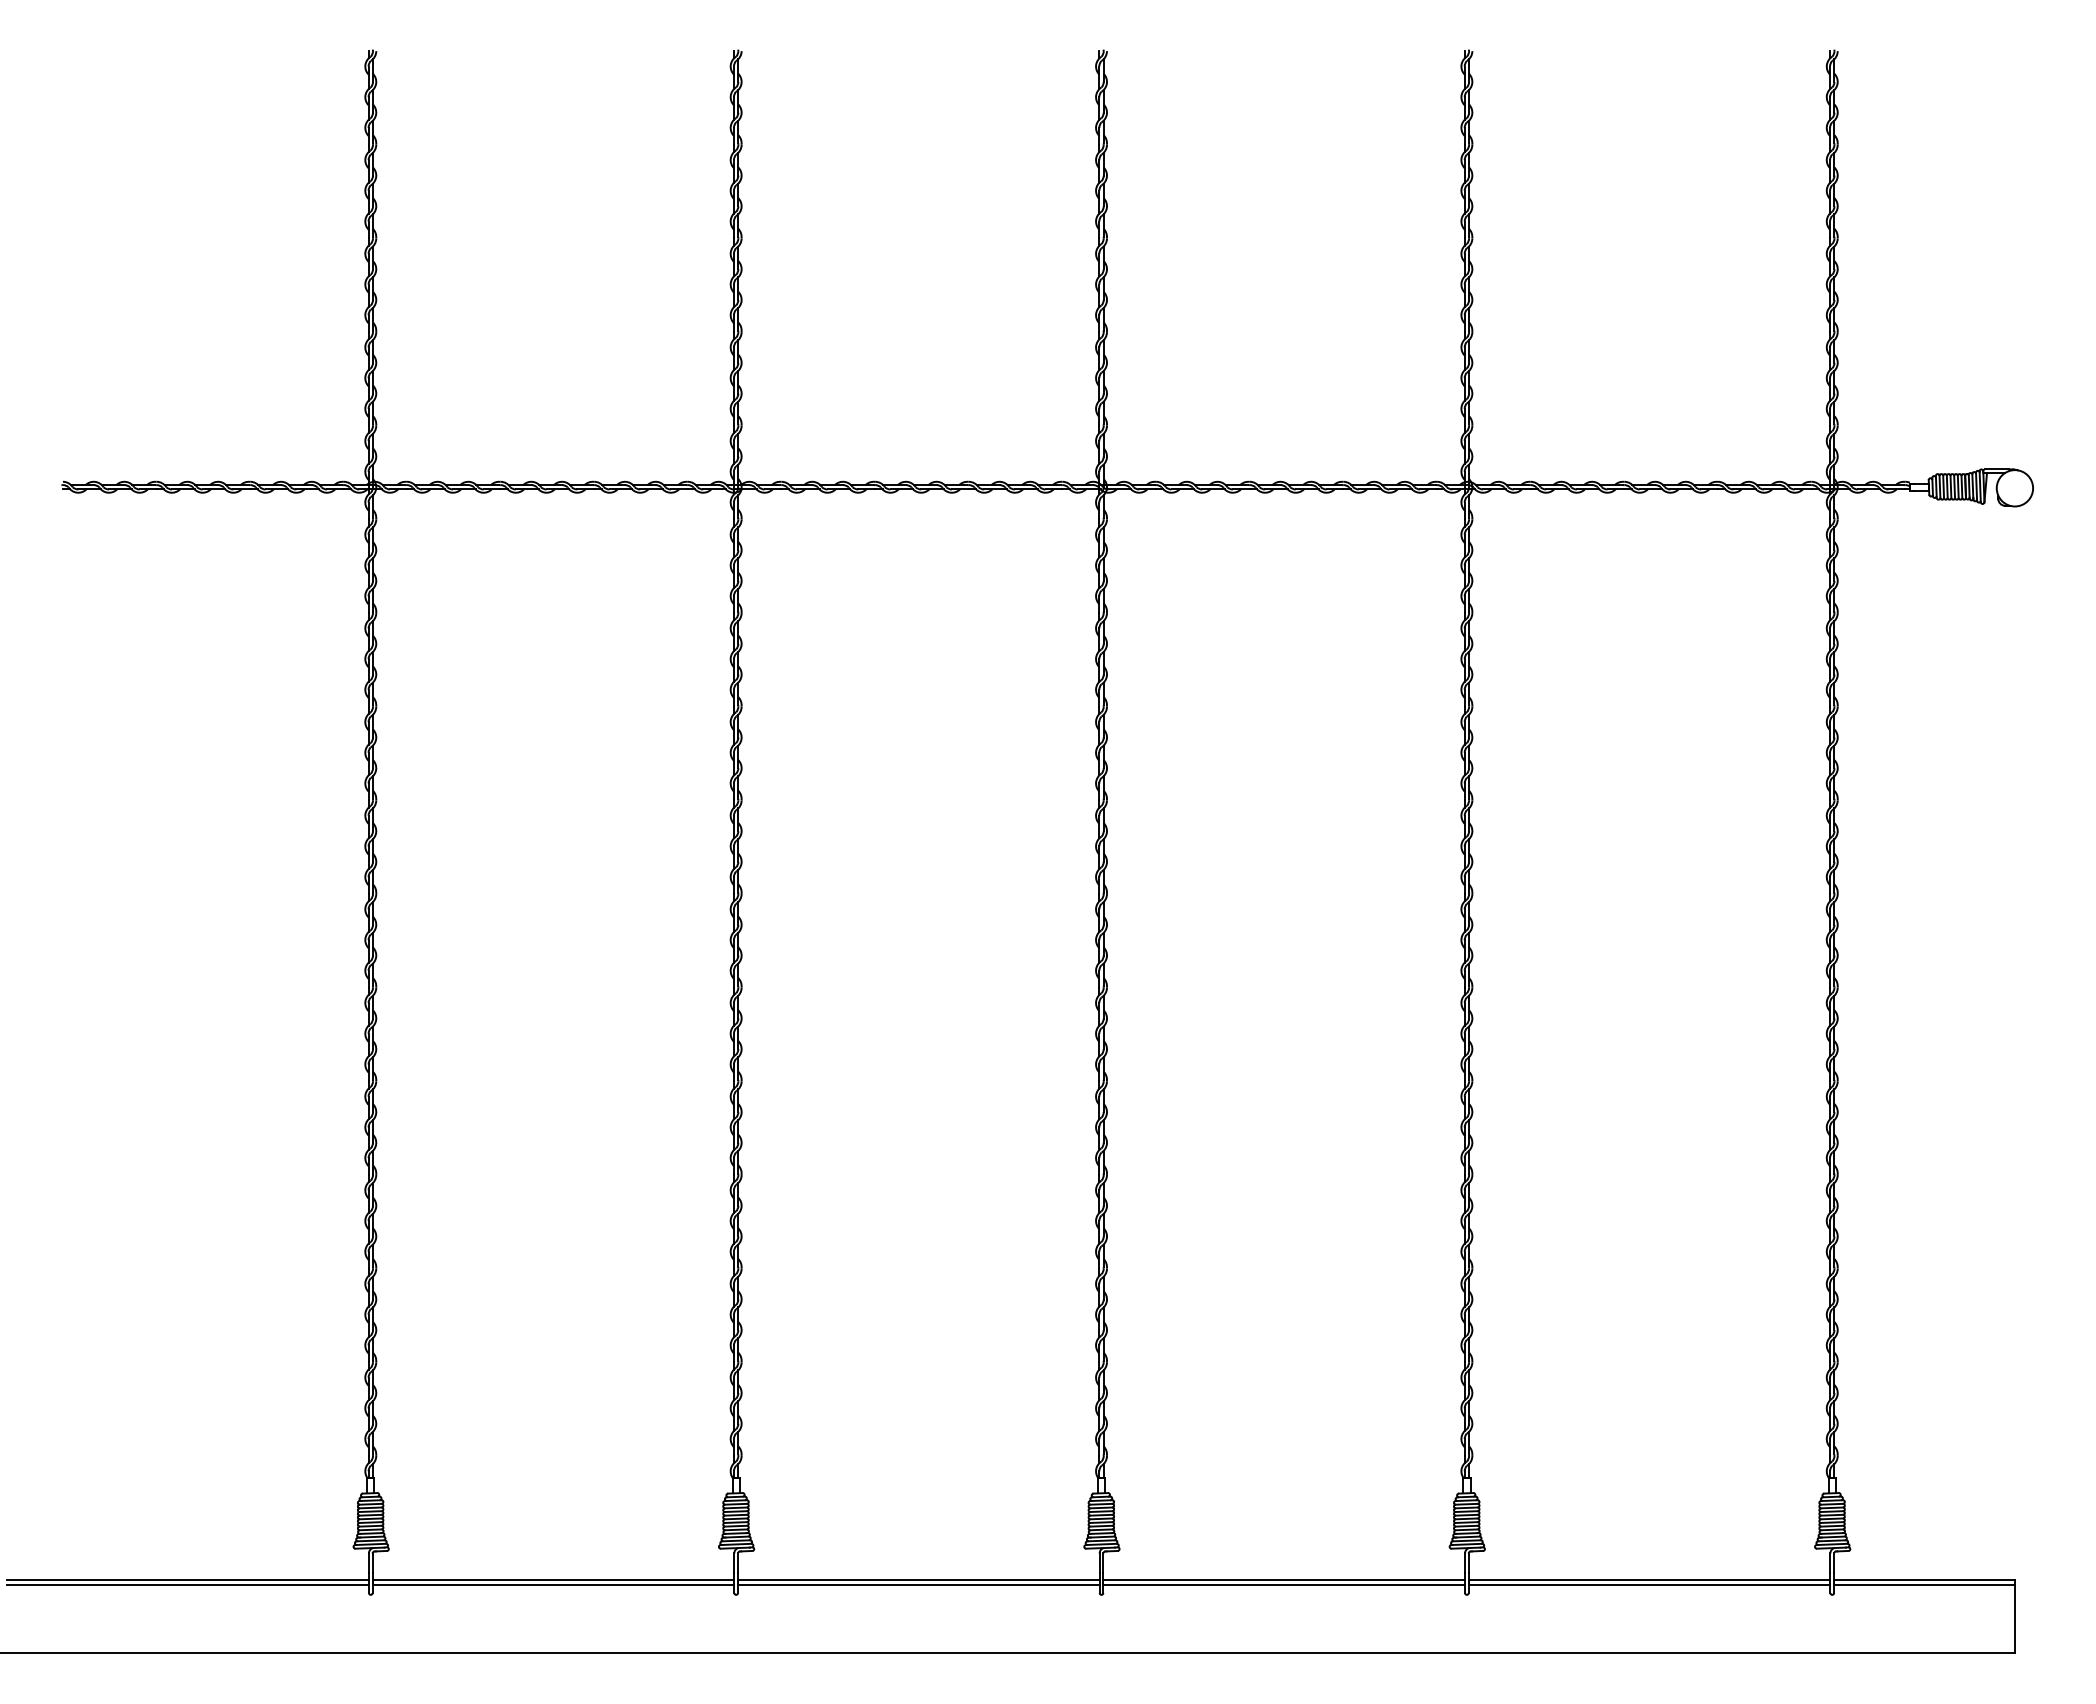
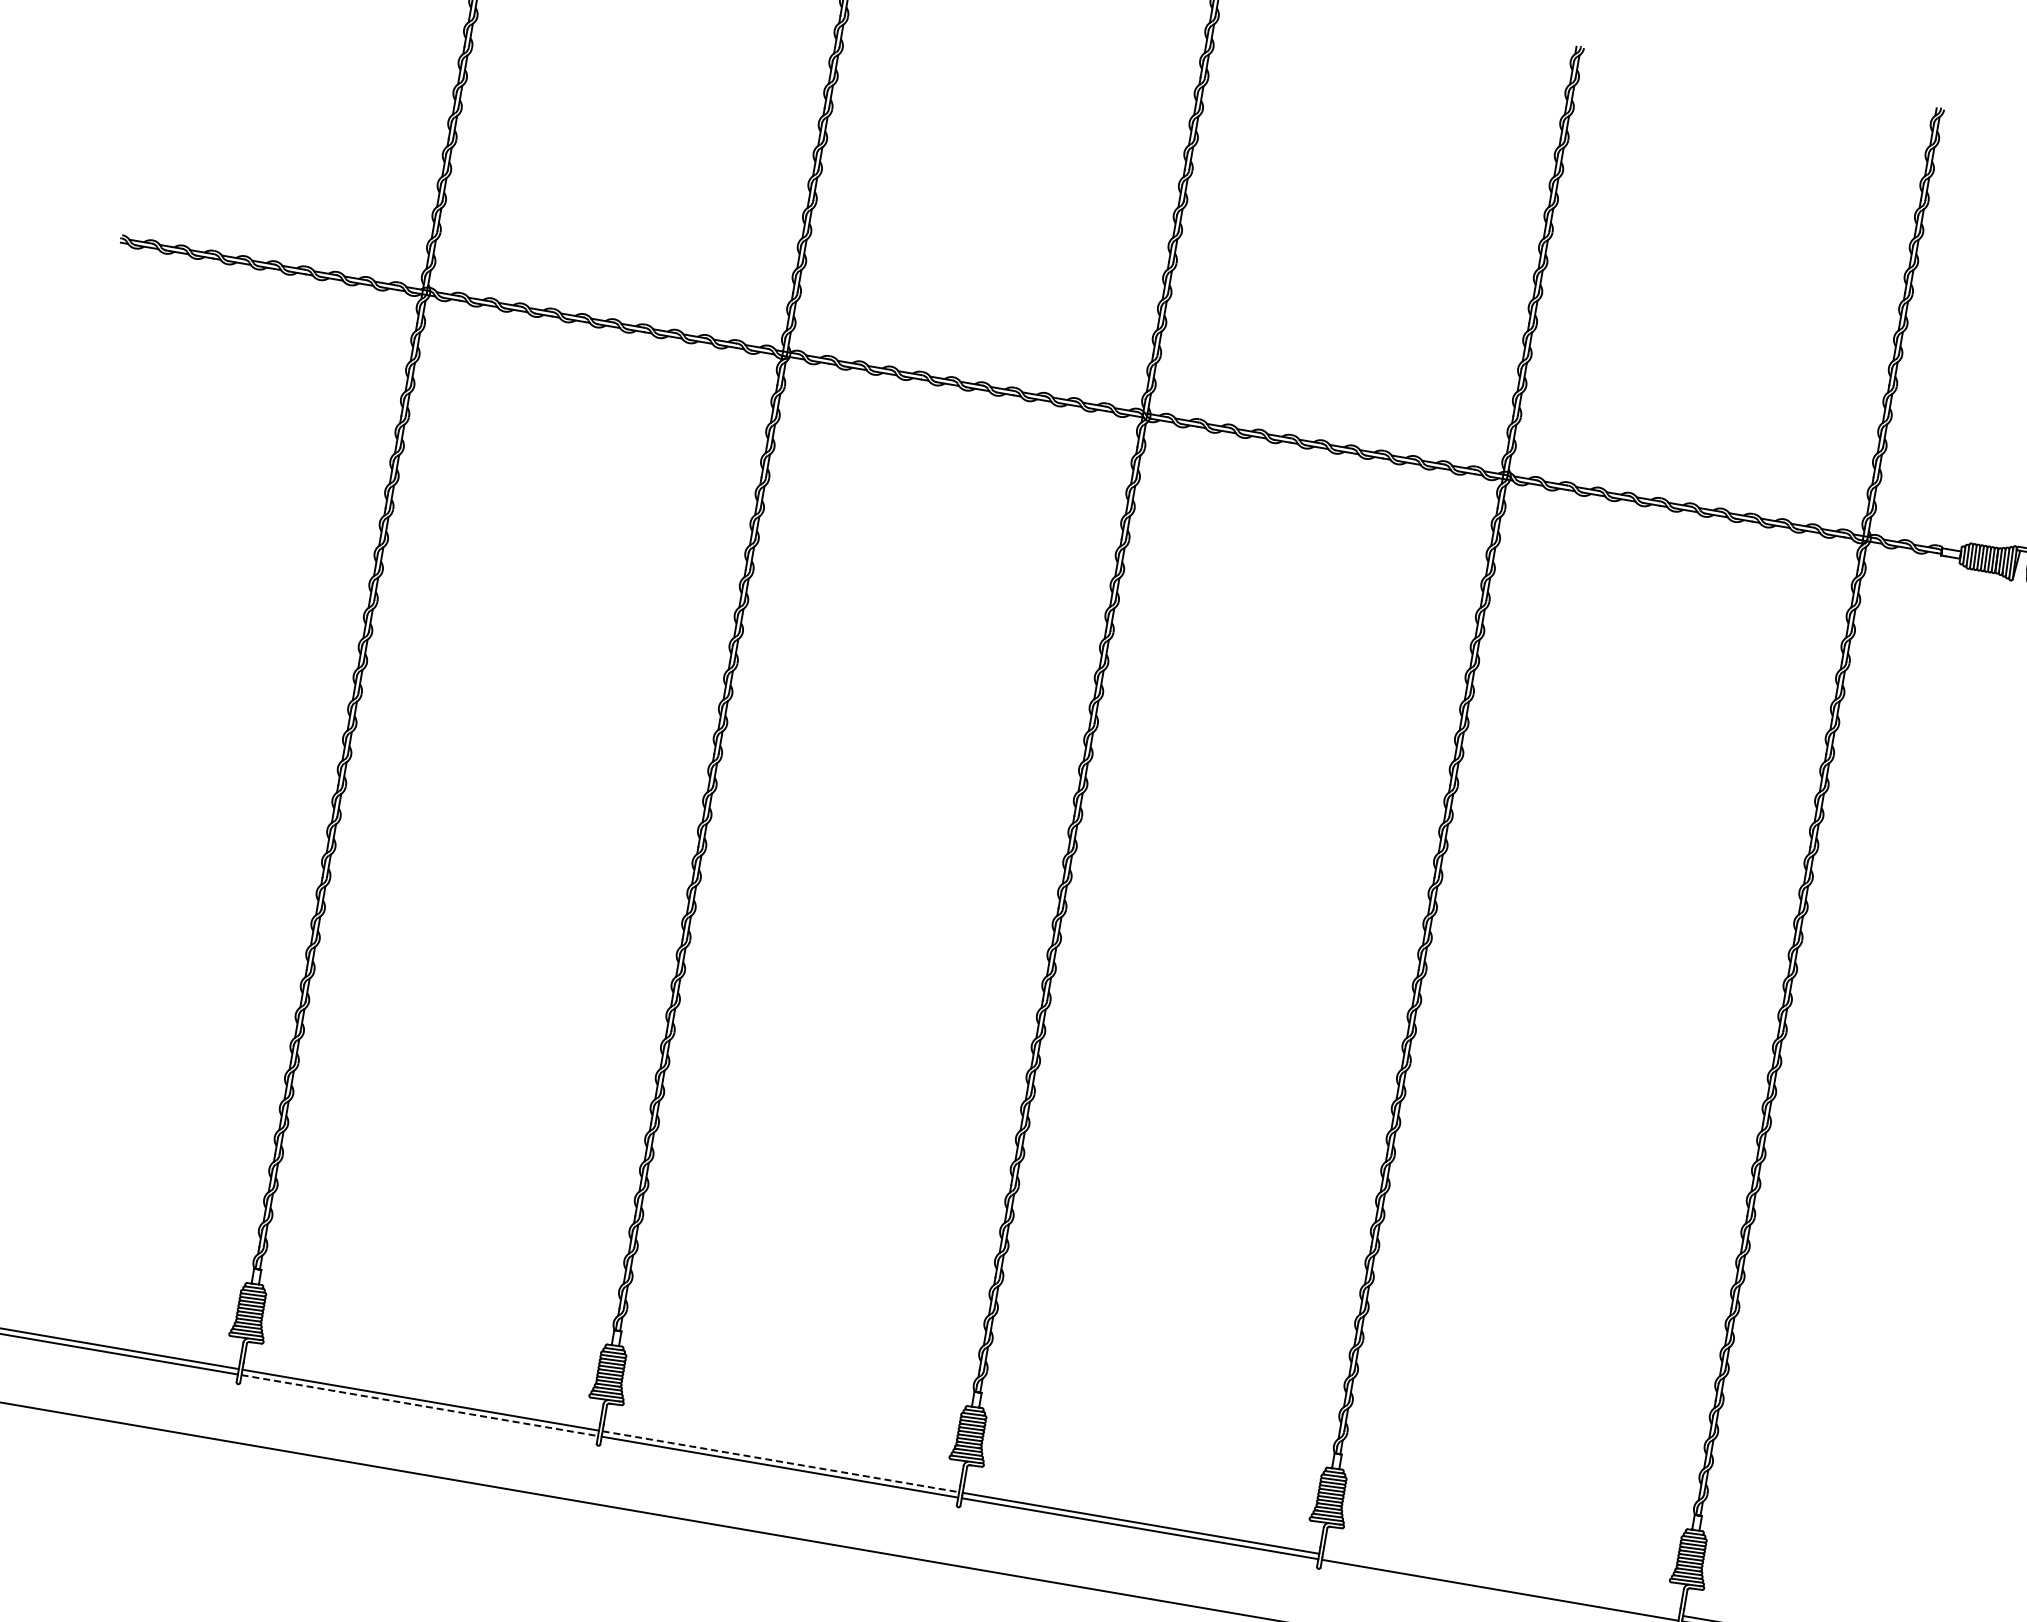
line: (918, 1579) -> (780, 1461), solid -> dashed
line: (1649, 1579) -> (1501, 1584), removed
line: (553, 1585) -> (419, 1405), solid -> dashed

